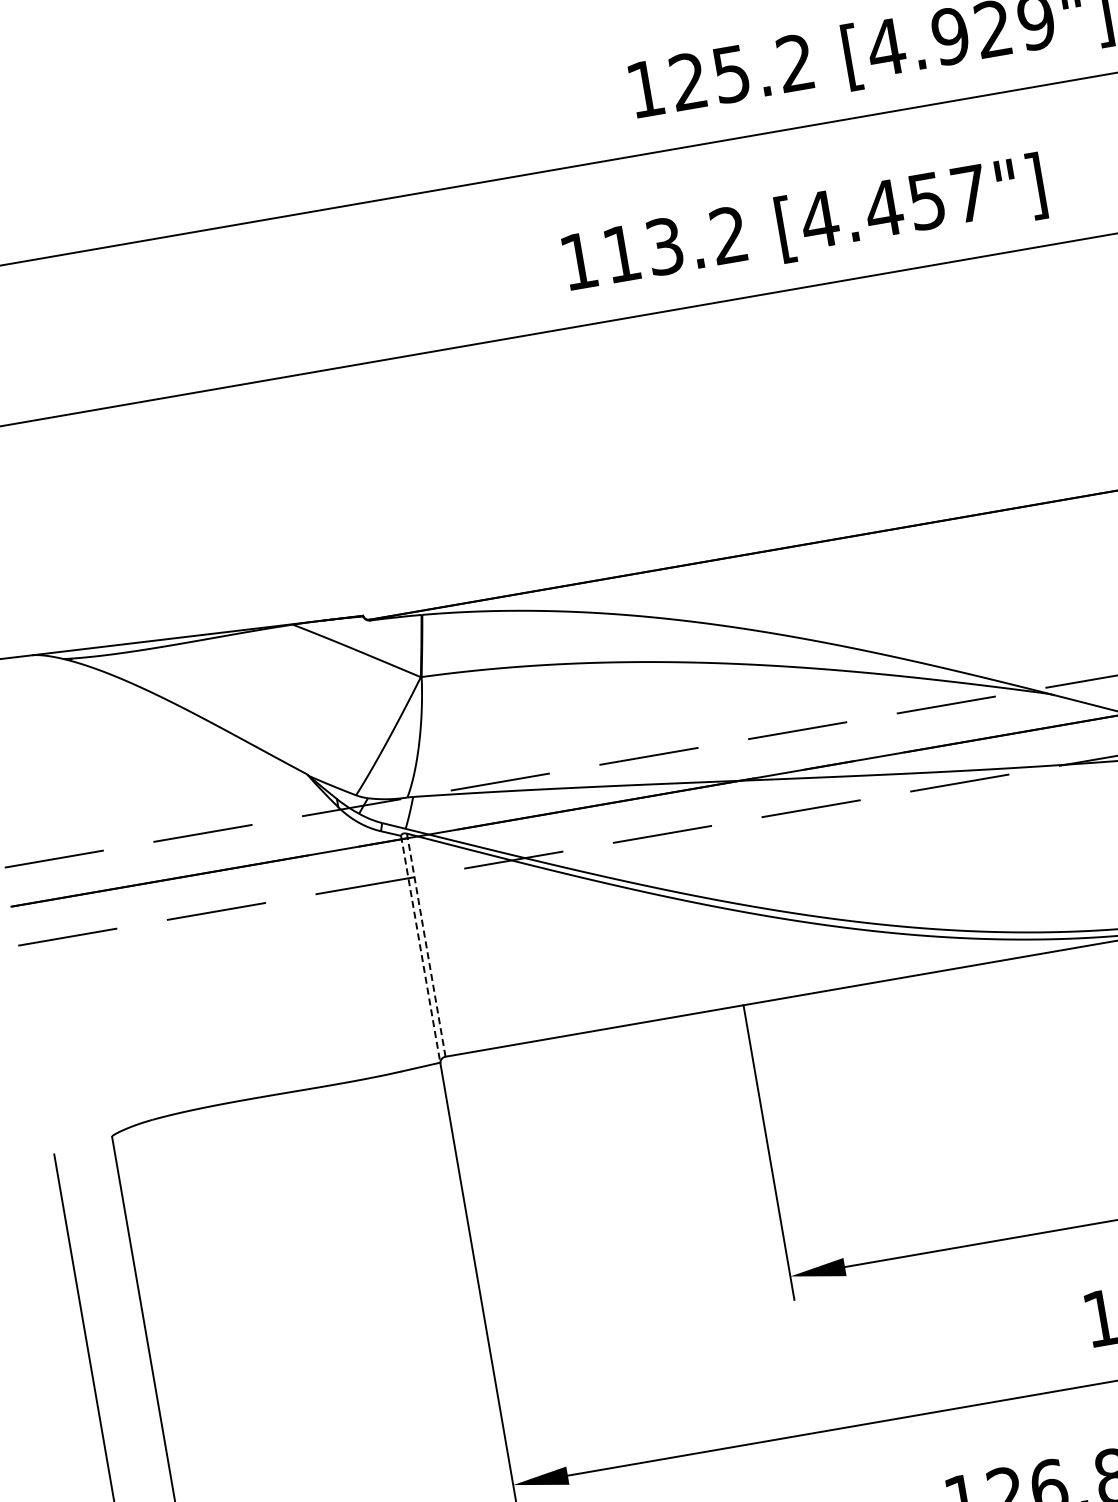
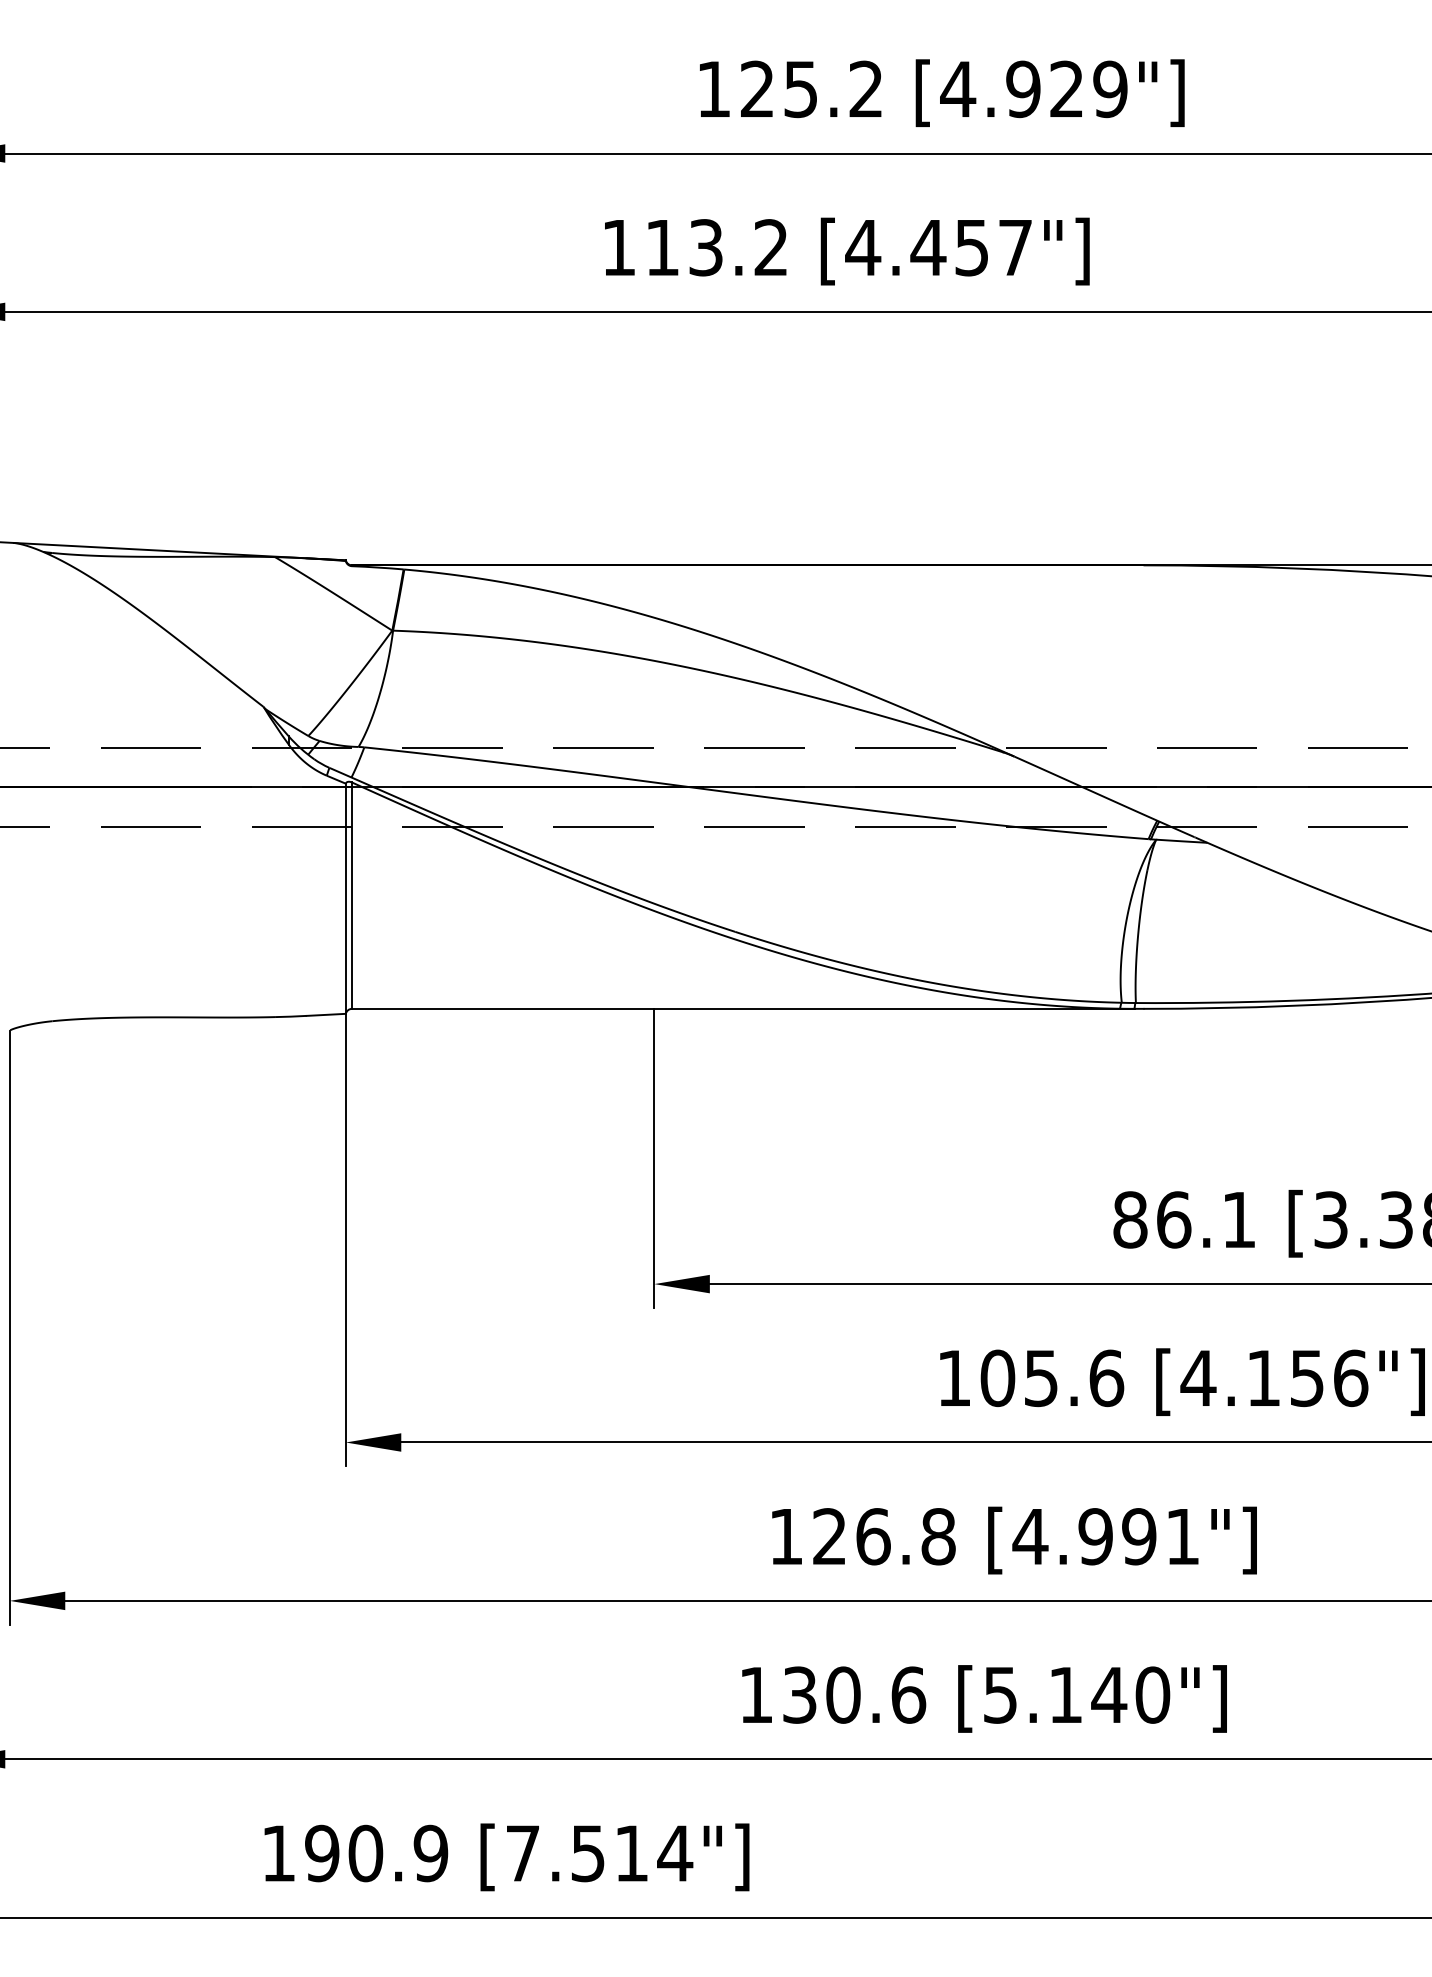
line: (426, 944) -> (352, 895), dashed -> solid
line: (420, 950) -> (345, 899), dashed -> solid

